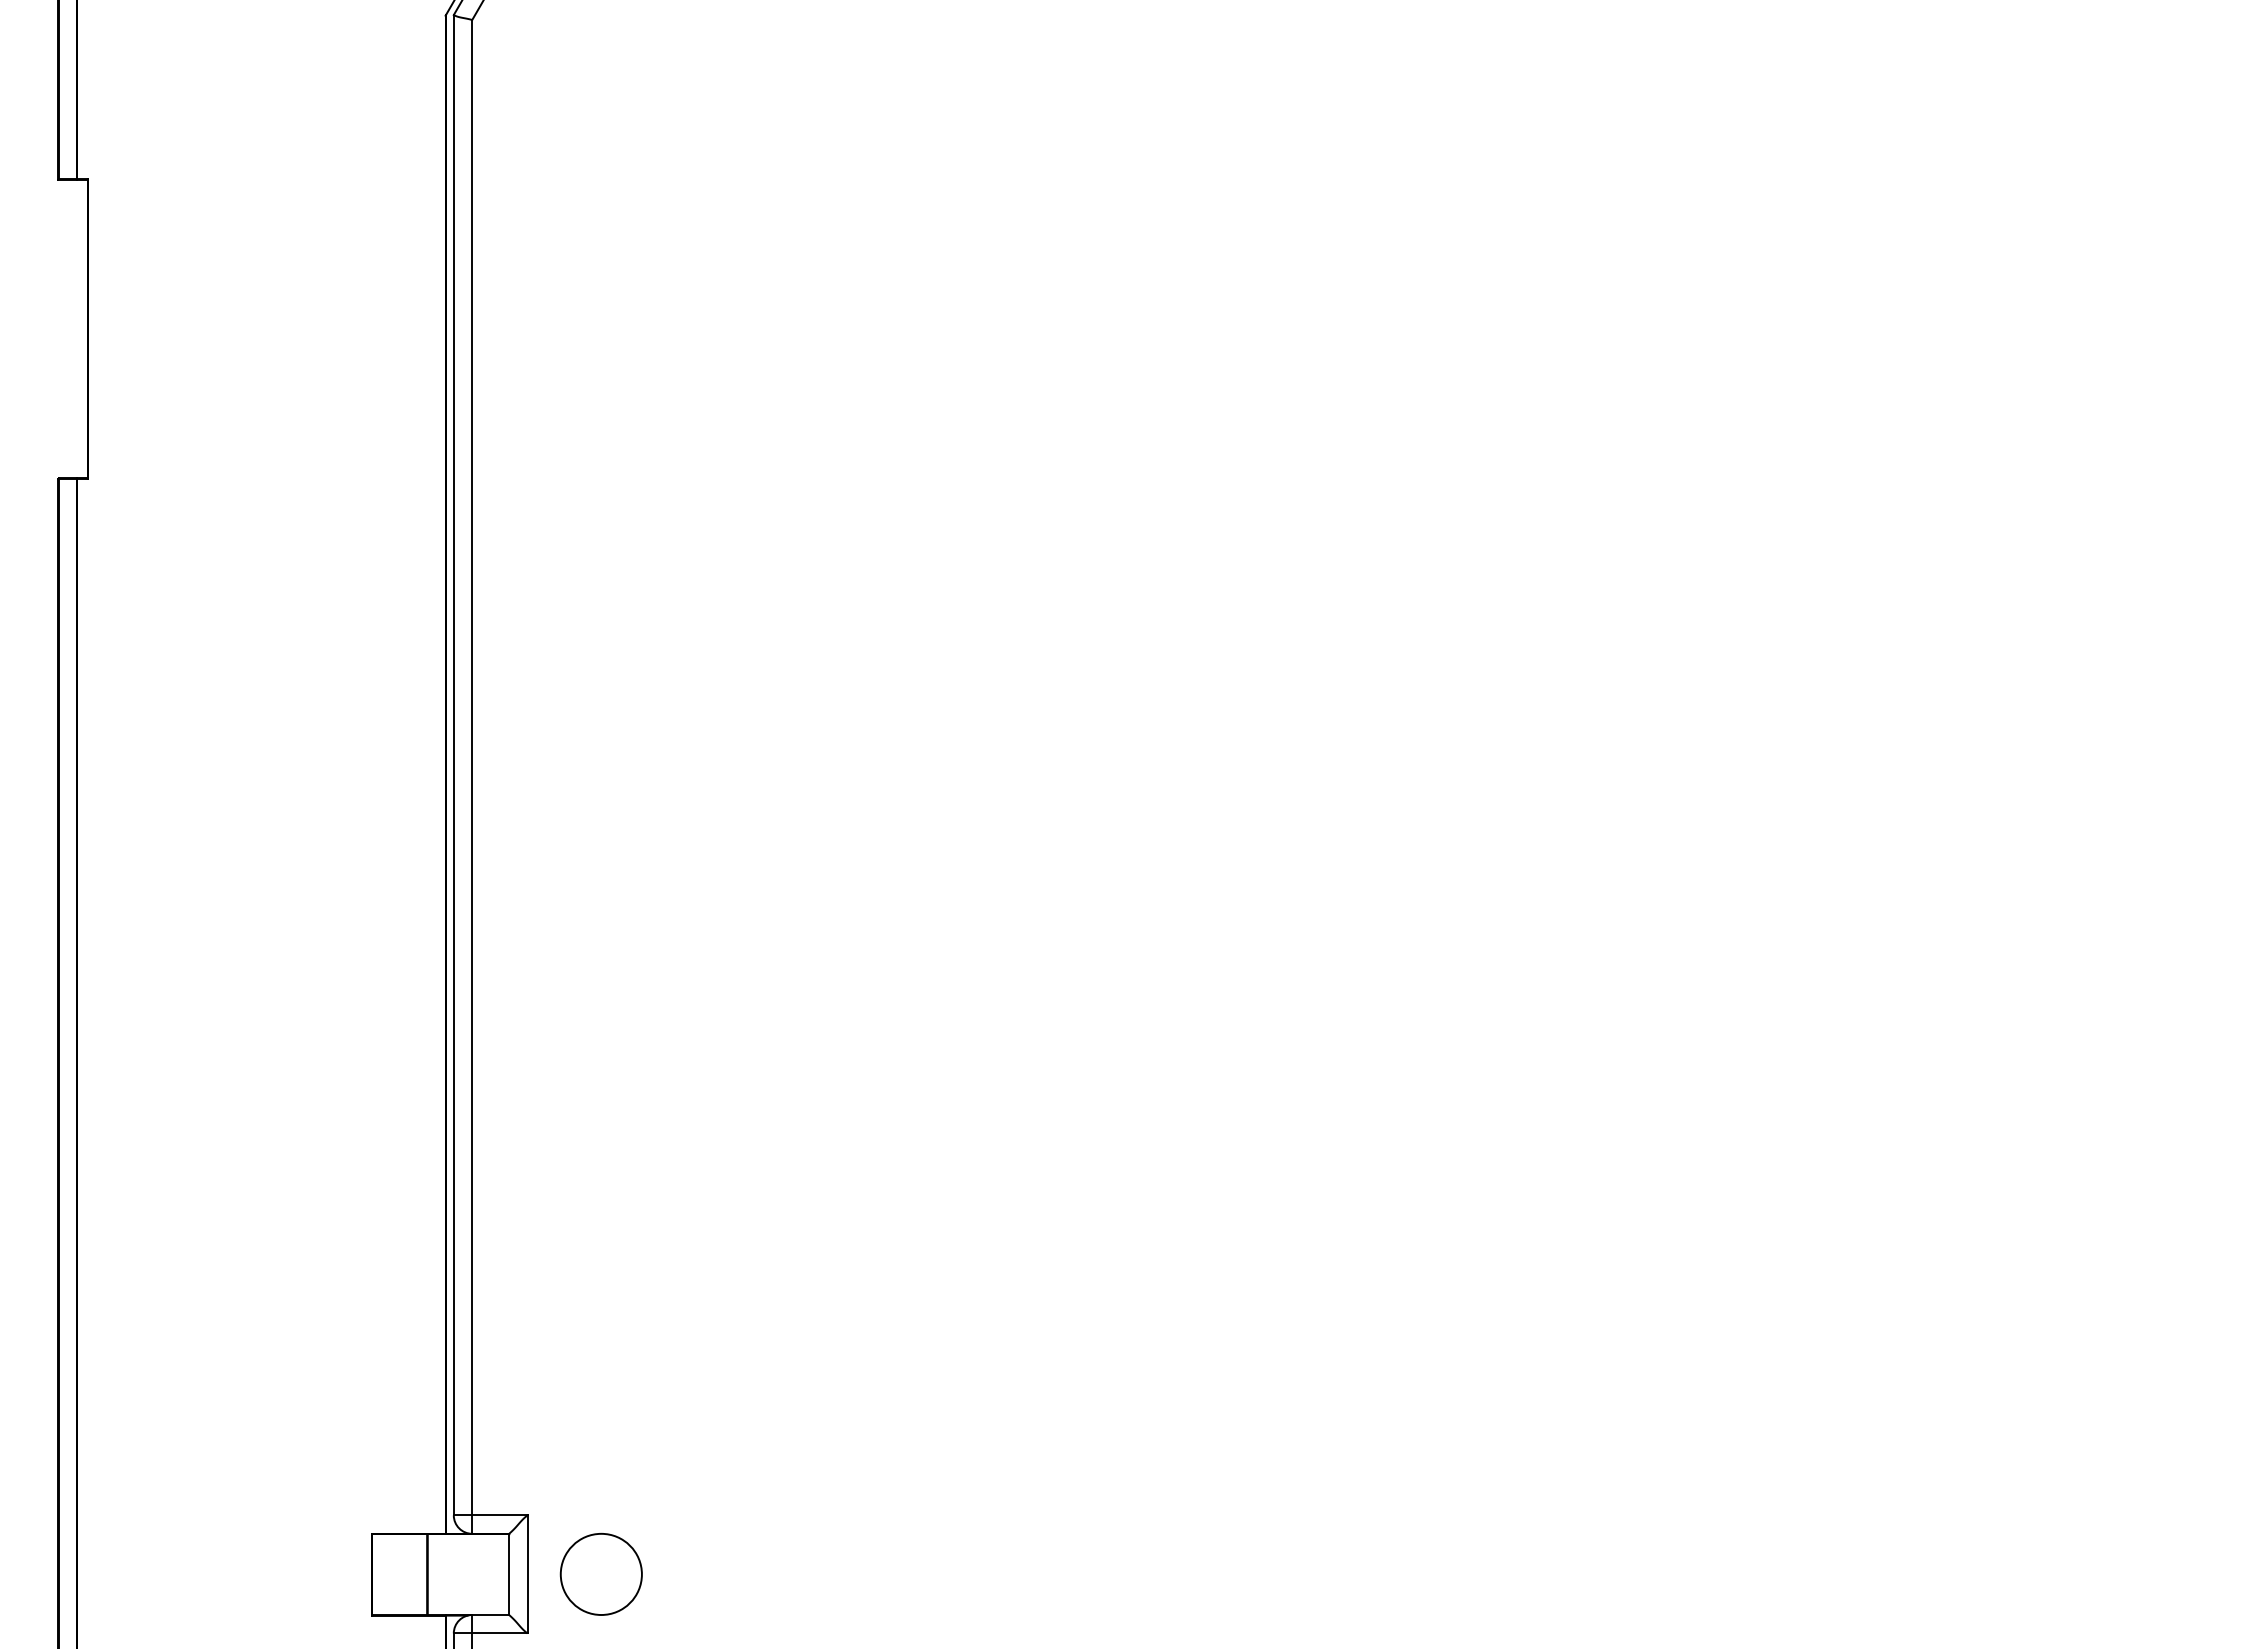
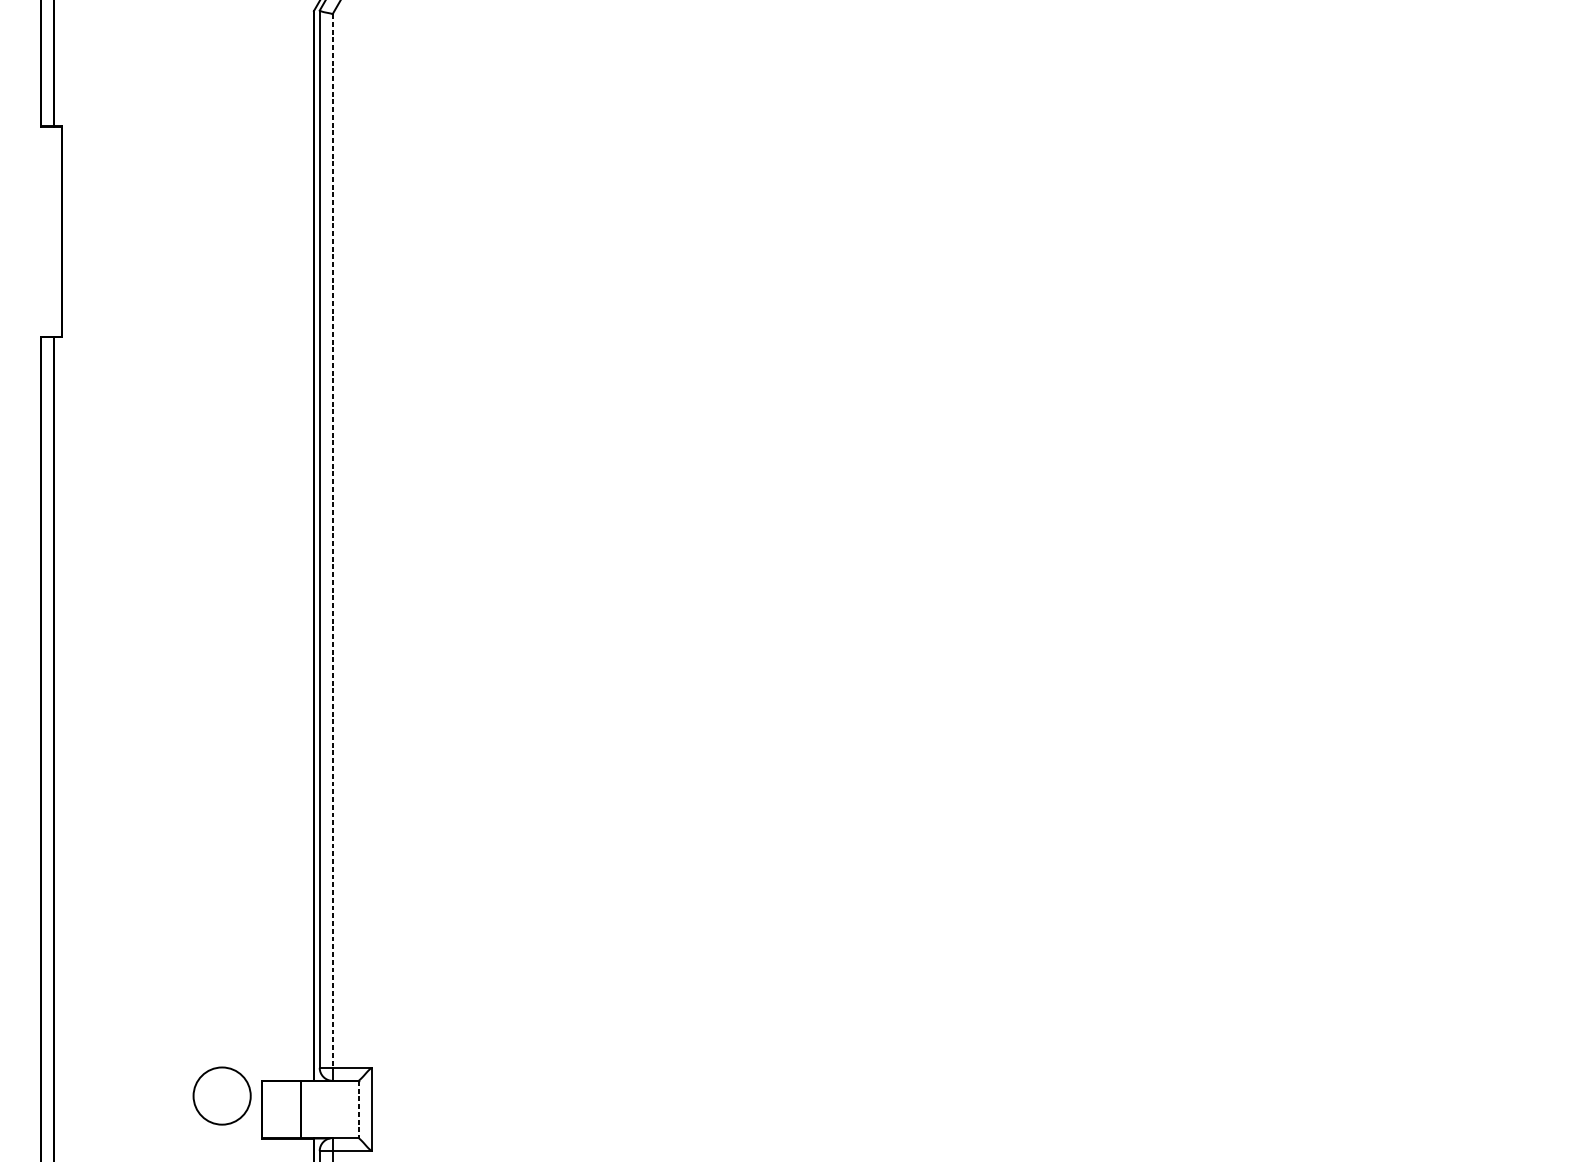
line: (472, 767) -> (332, 540), solid -> dashed
line: (509, 1574) -> (358, 1109), solid -> dashed
circle: (600, 1574) -> (221, 1096), moved

